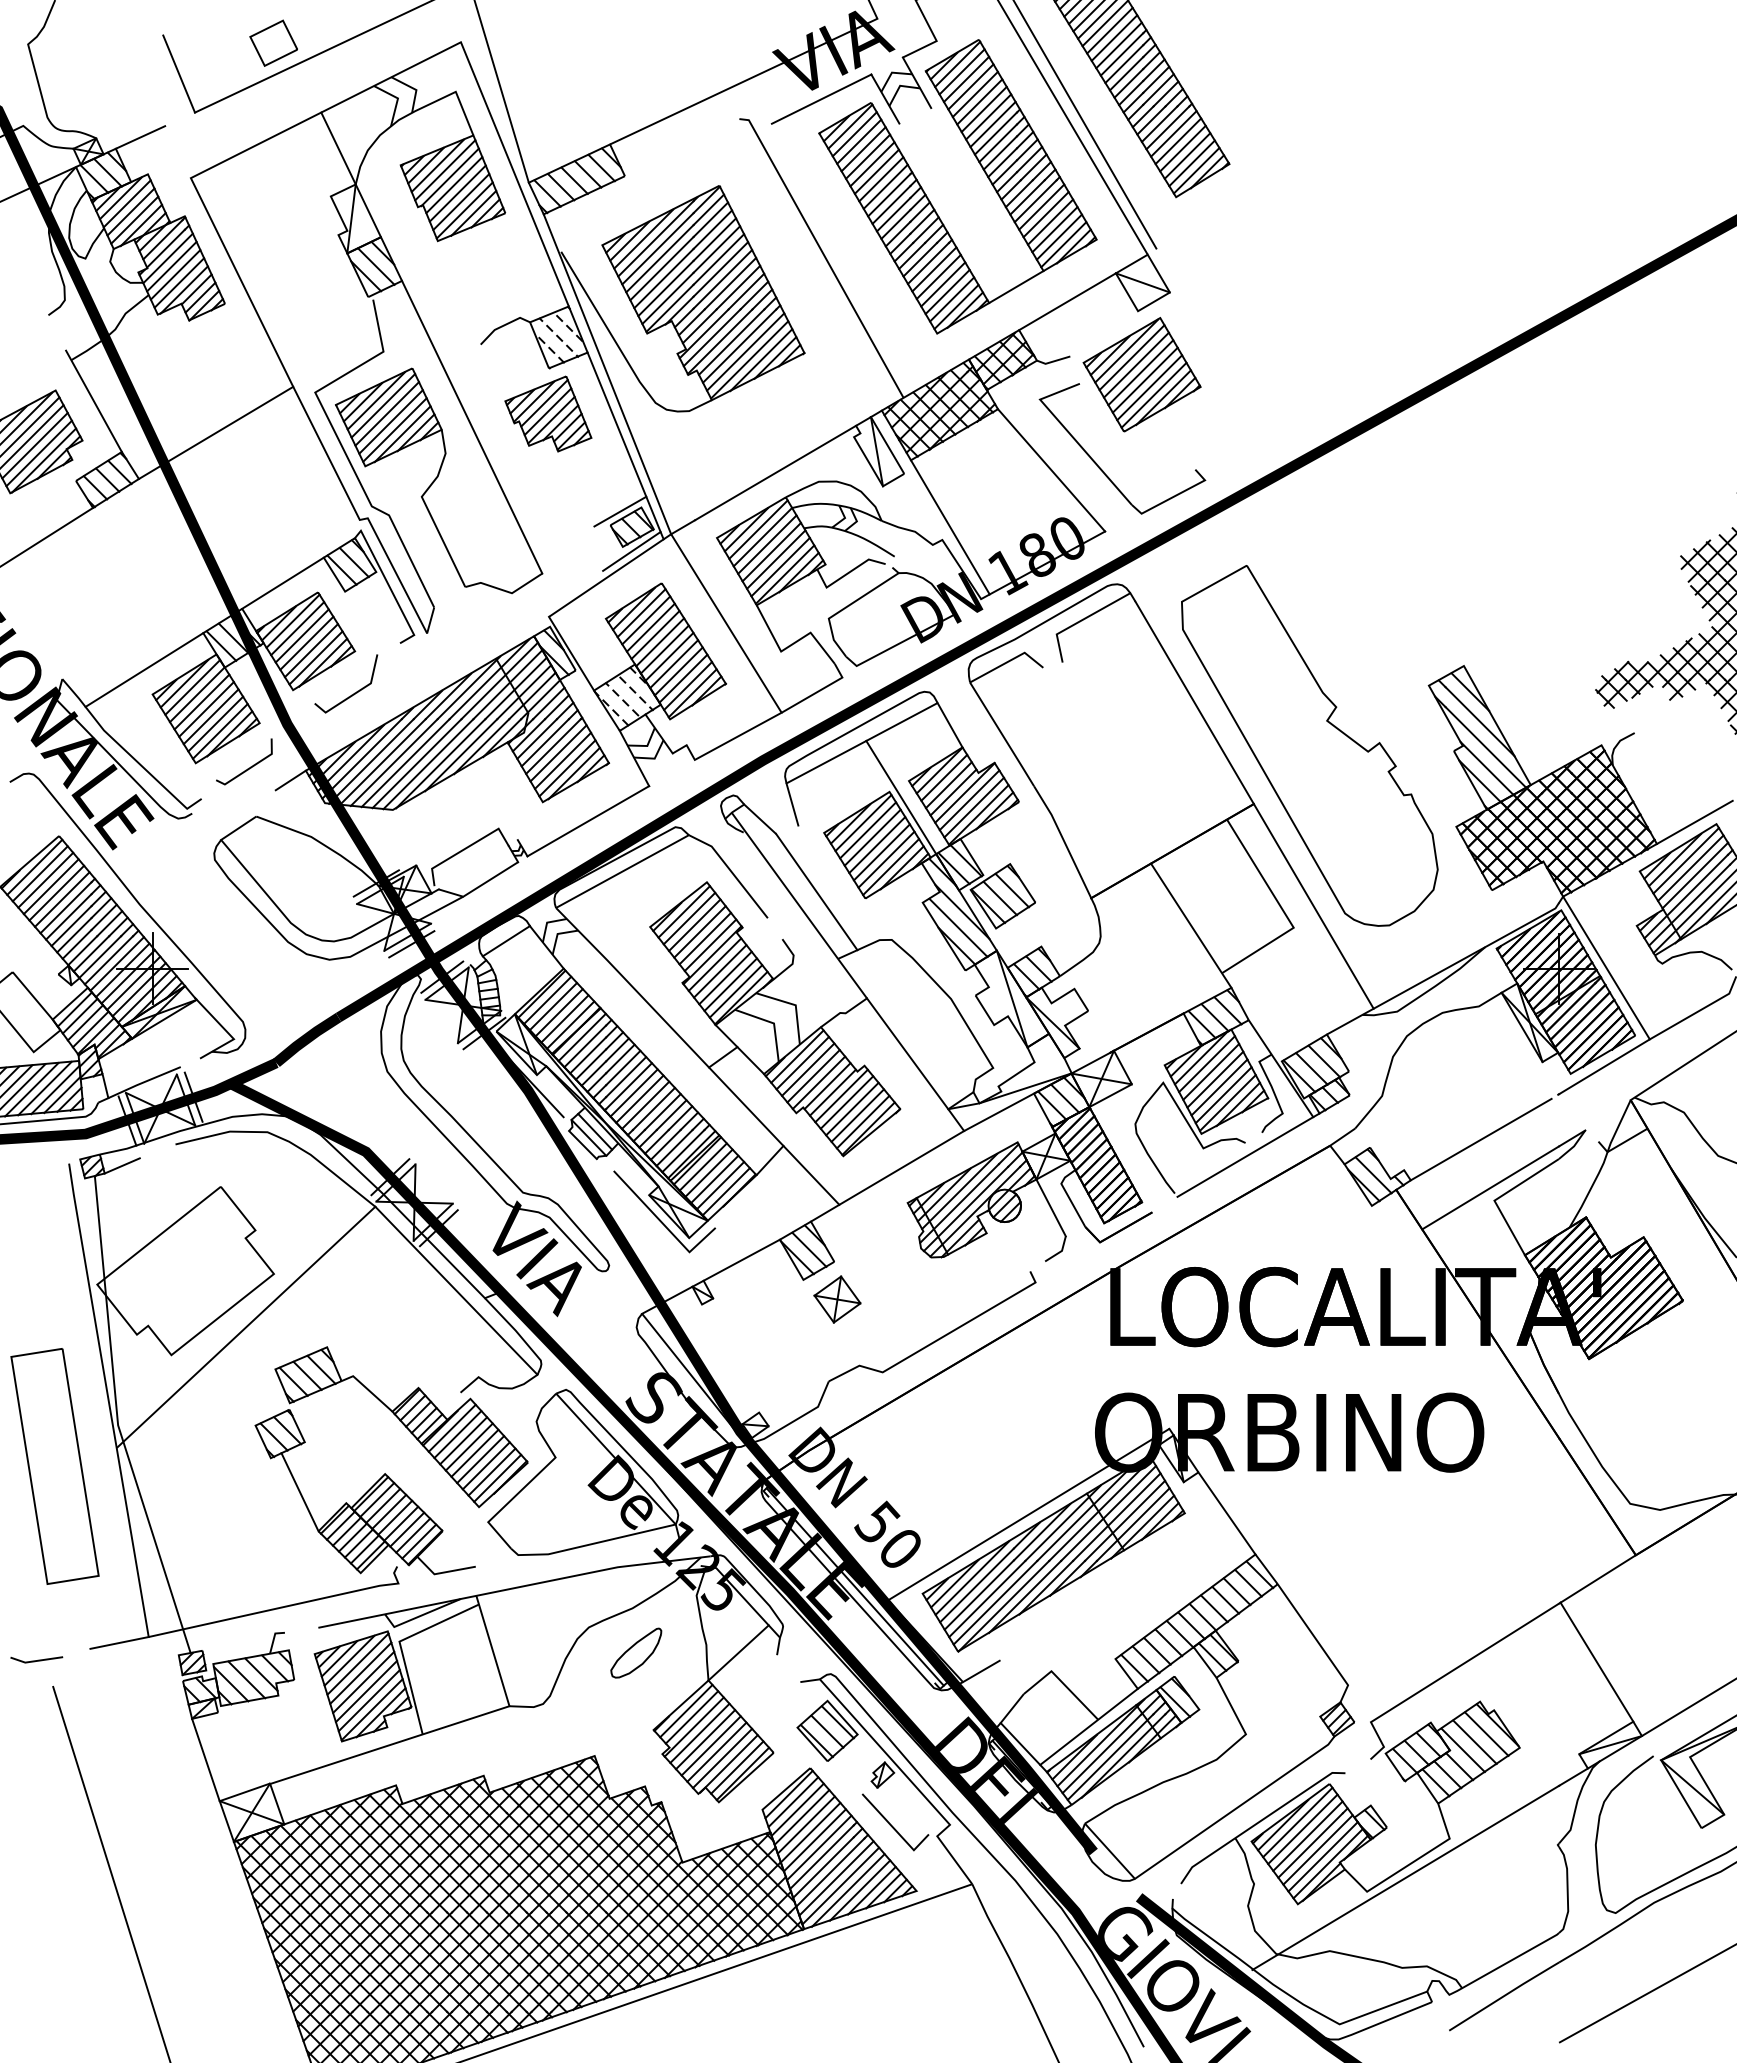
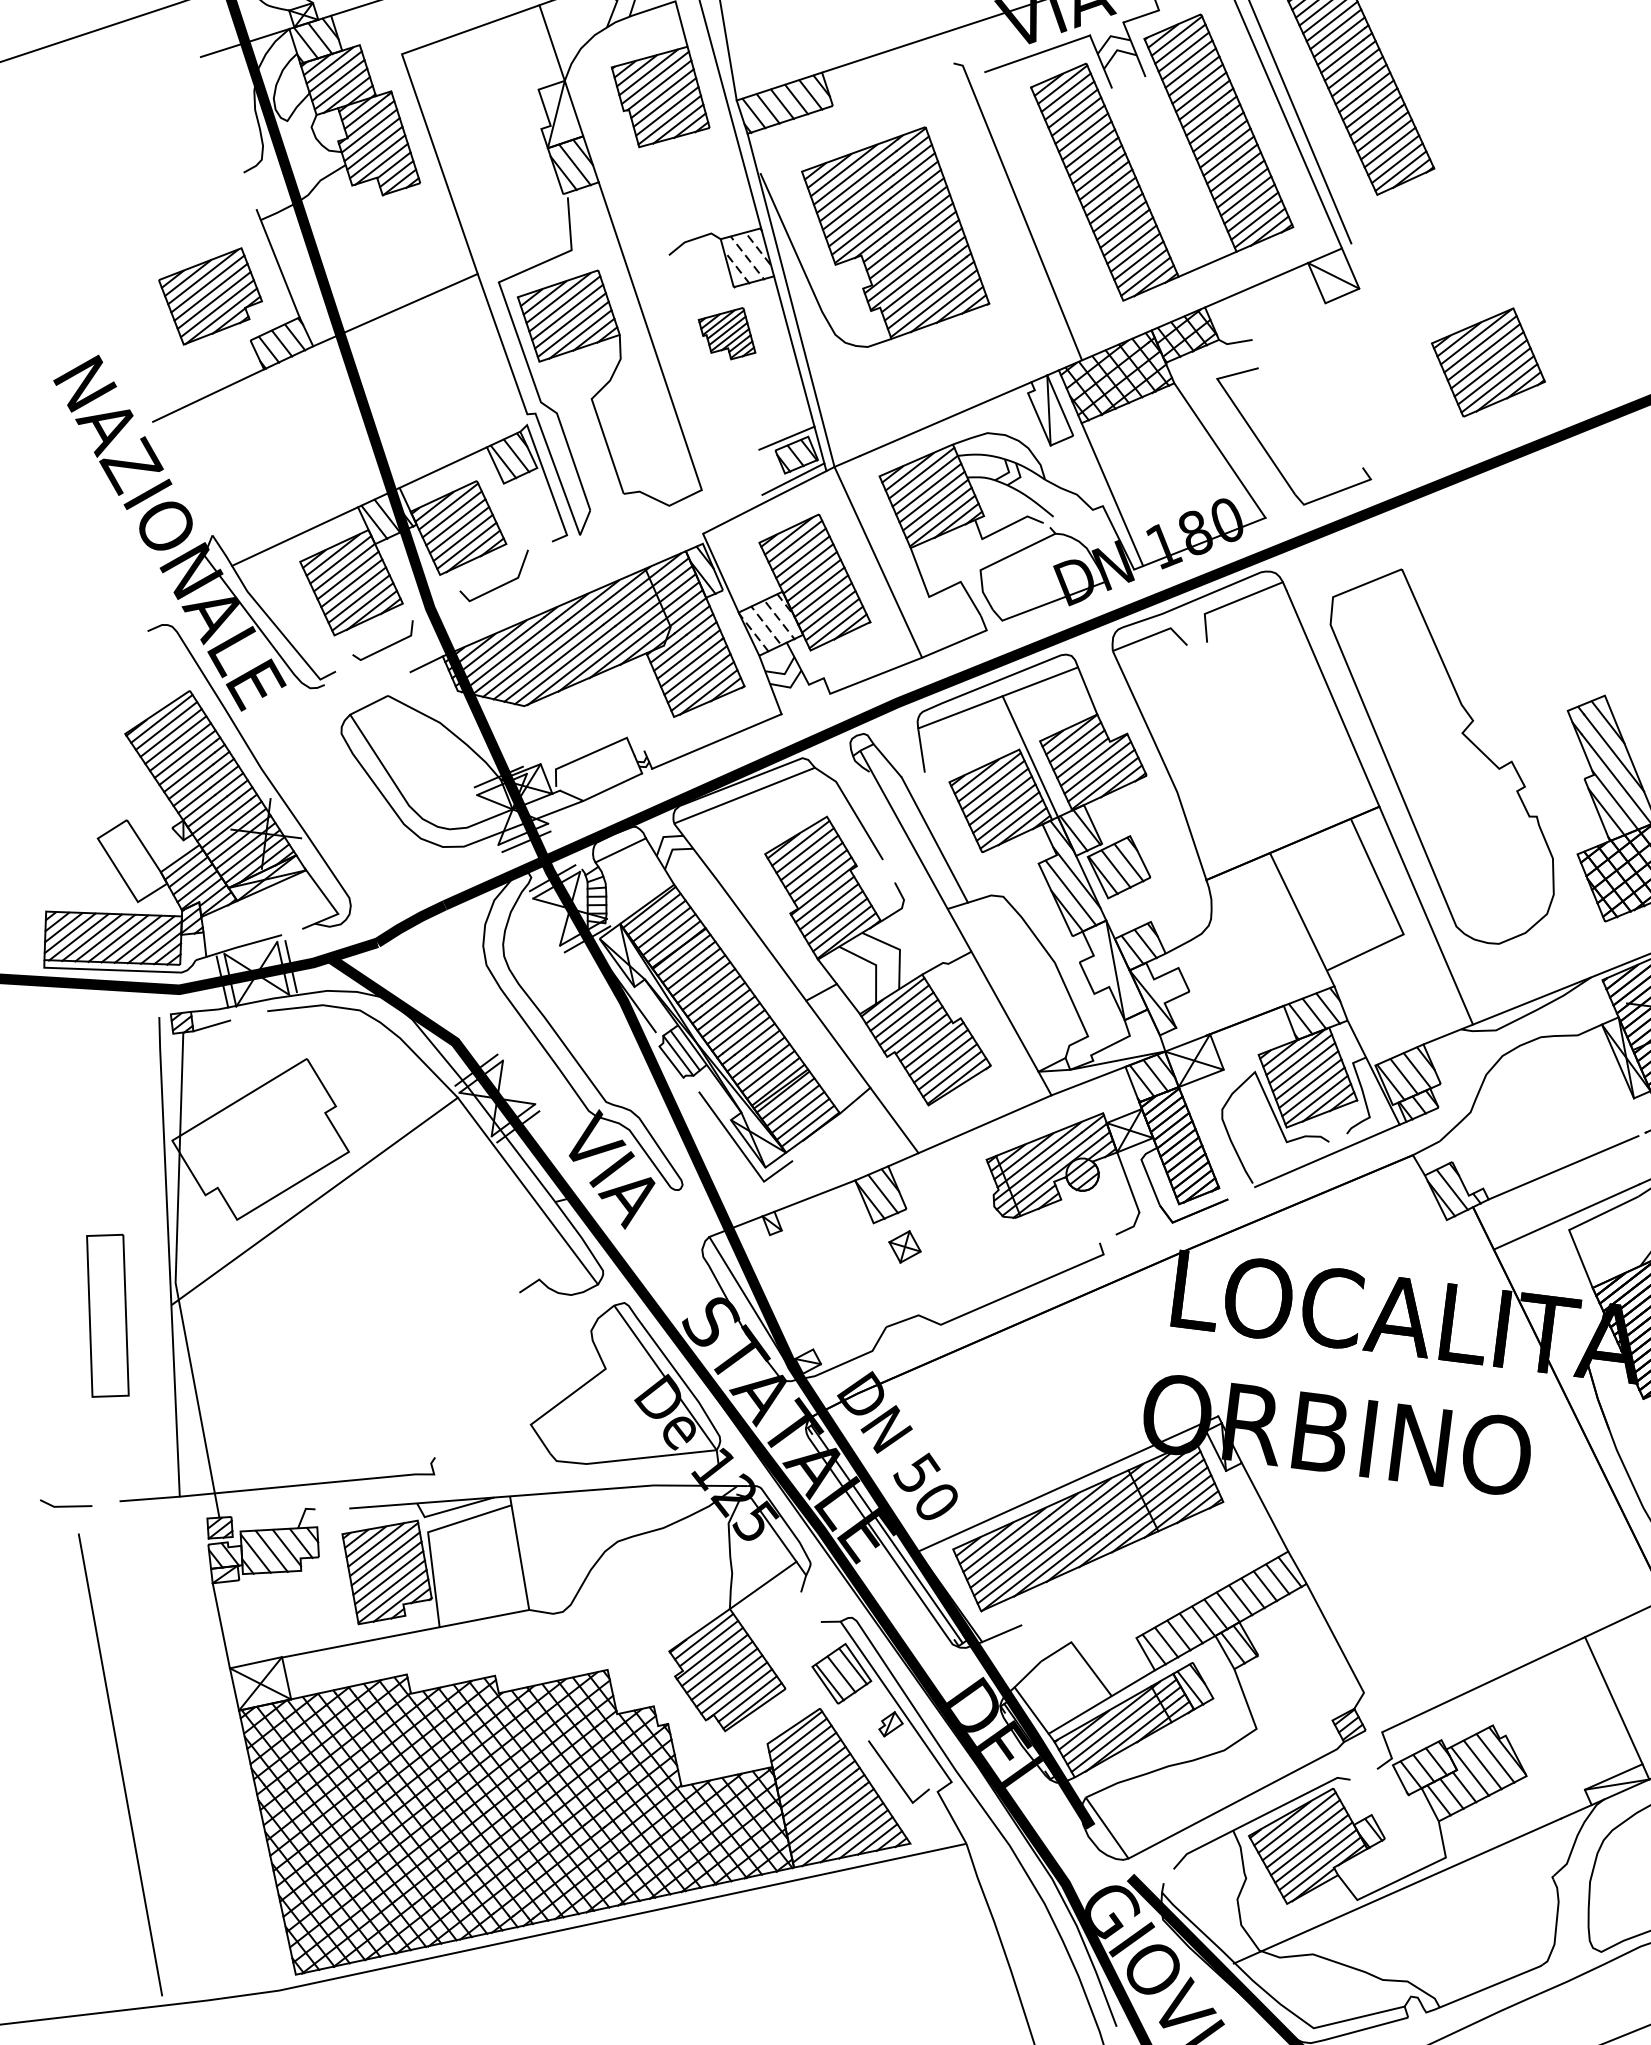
part: (1141, 374) -> (1487, 362), moved
part: (548, 413) -> (727, 331), size x0.7
part: (837, 1299) -> (905, 1246), size x0.7
part: (54, 1466) -> (107, 1315), size x0.7
part: (385, 1473) -> (434, 1363), removed
part: (636, 1652) -> (661, 1572), removed

